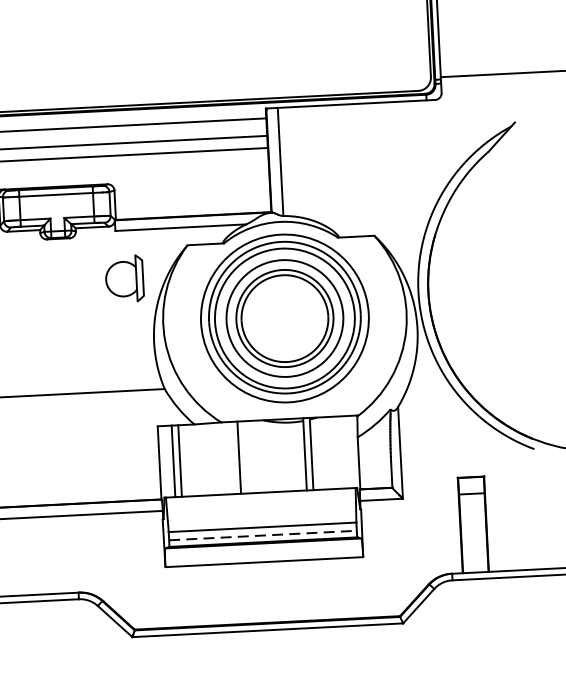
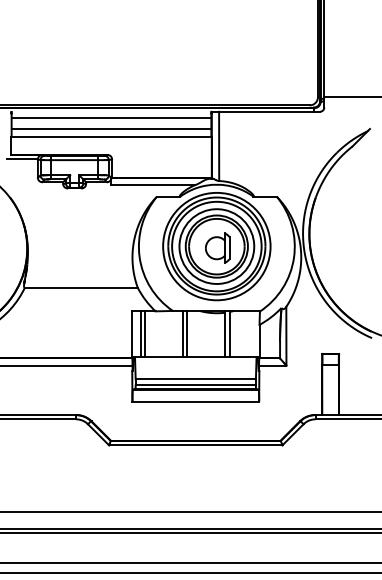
part: (124, 278) -> (217, 247), moved
line: (245, 456) -> (187, 333), added
line: (264, 535) -> (196, 384), dashed -> solid

